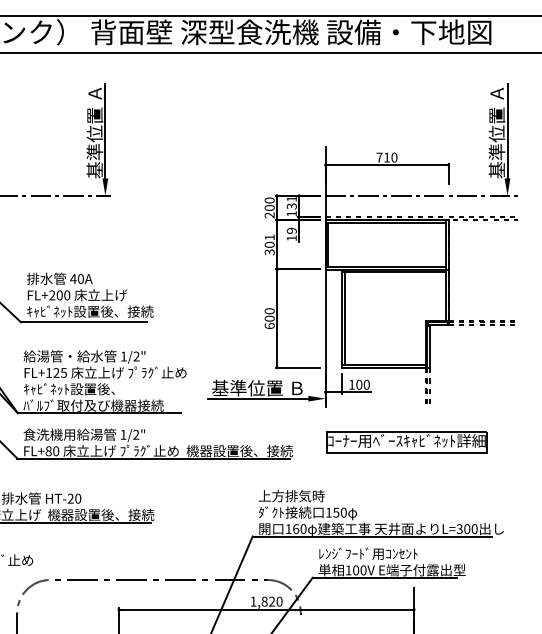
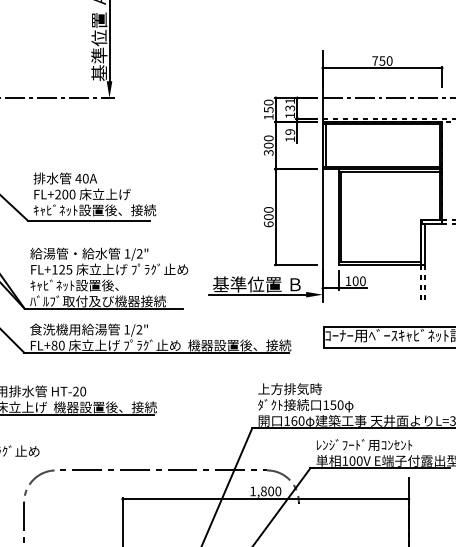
text: (386, 157) -> (381, 60), 710 -> 750
text: (269, 211) -> (268, 113), 200 -> 150
text: (269, 237) -> (268, 138), 301 -> 300
text: (272, 601) -> (271, 491), 1,820 -> 1,800

